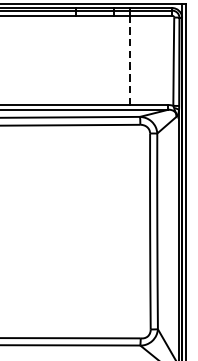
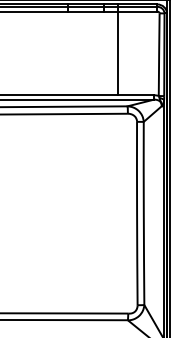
line: (129, 60) -> (117, 53), dashed -> solid

